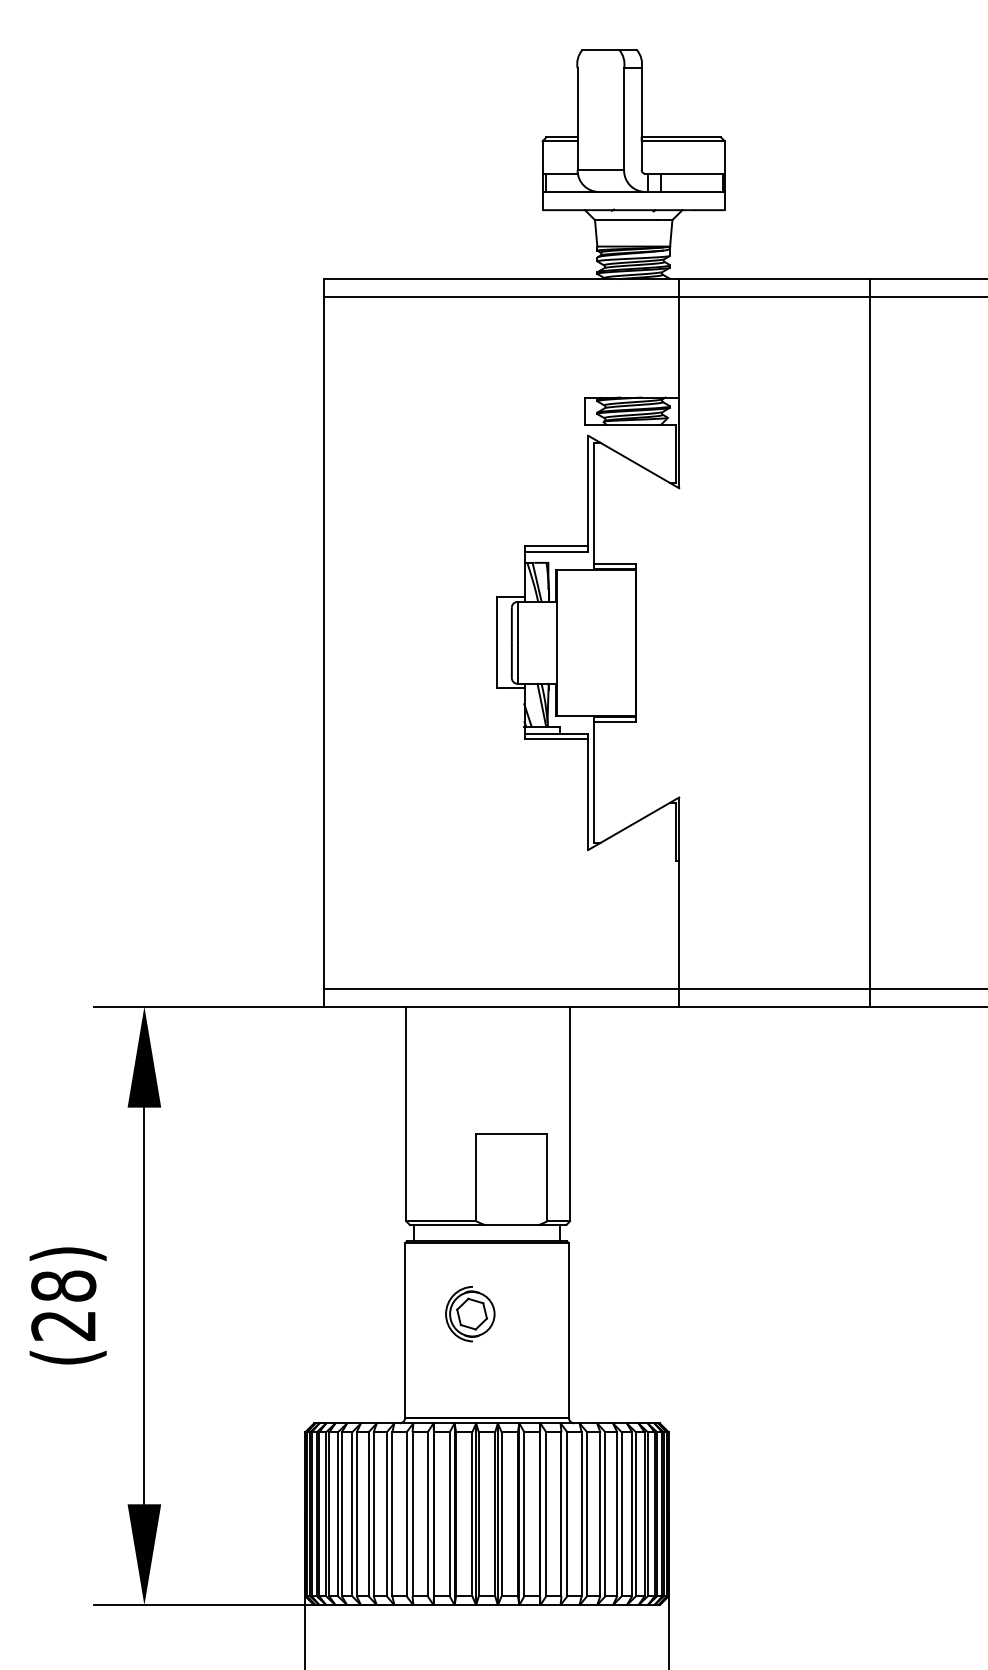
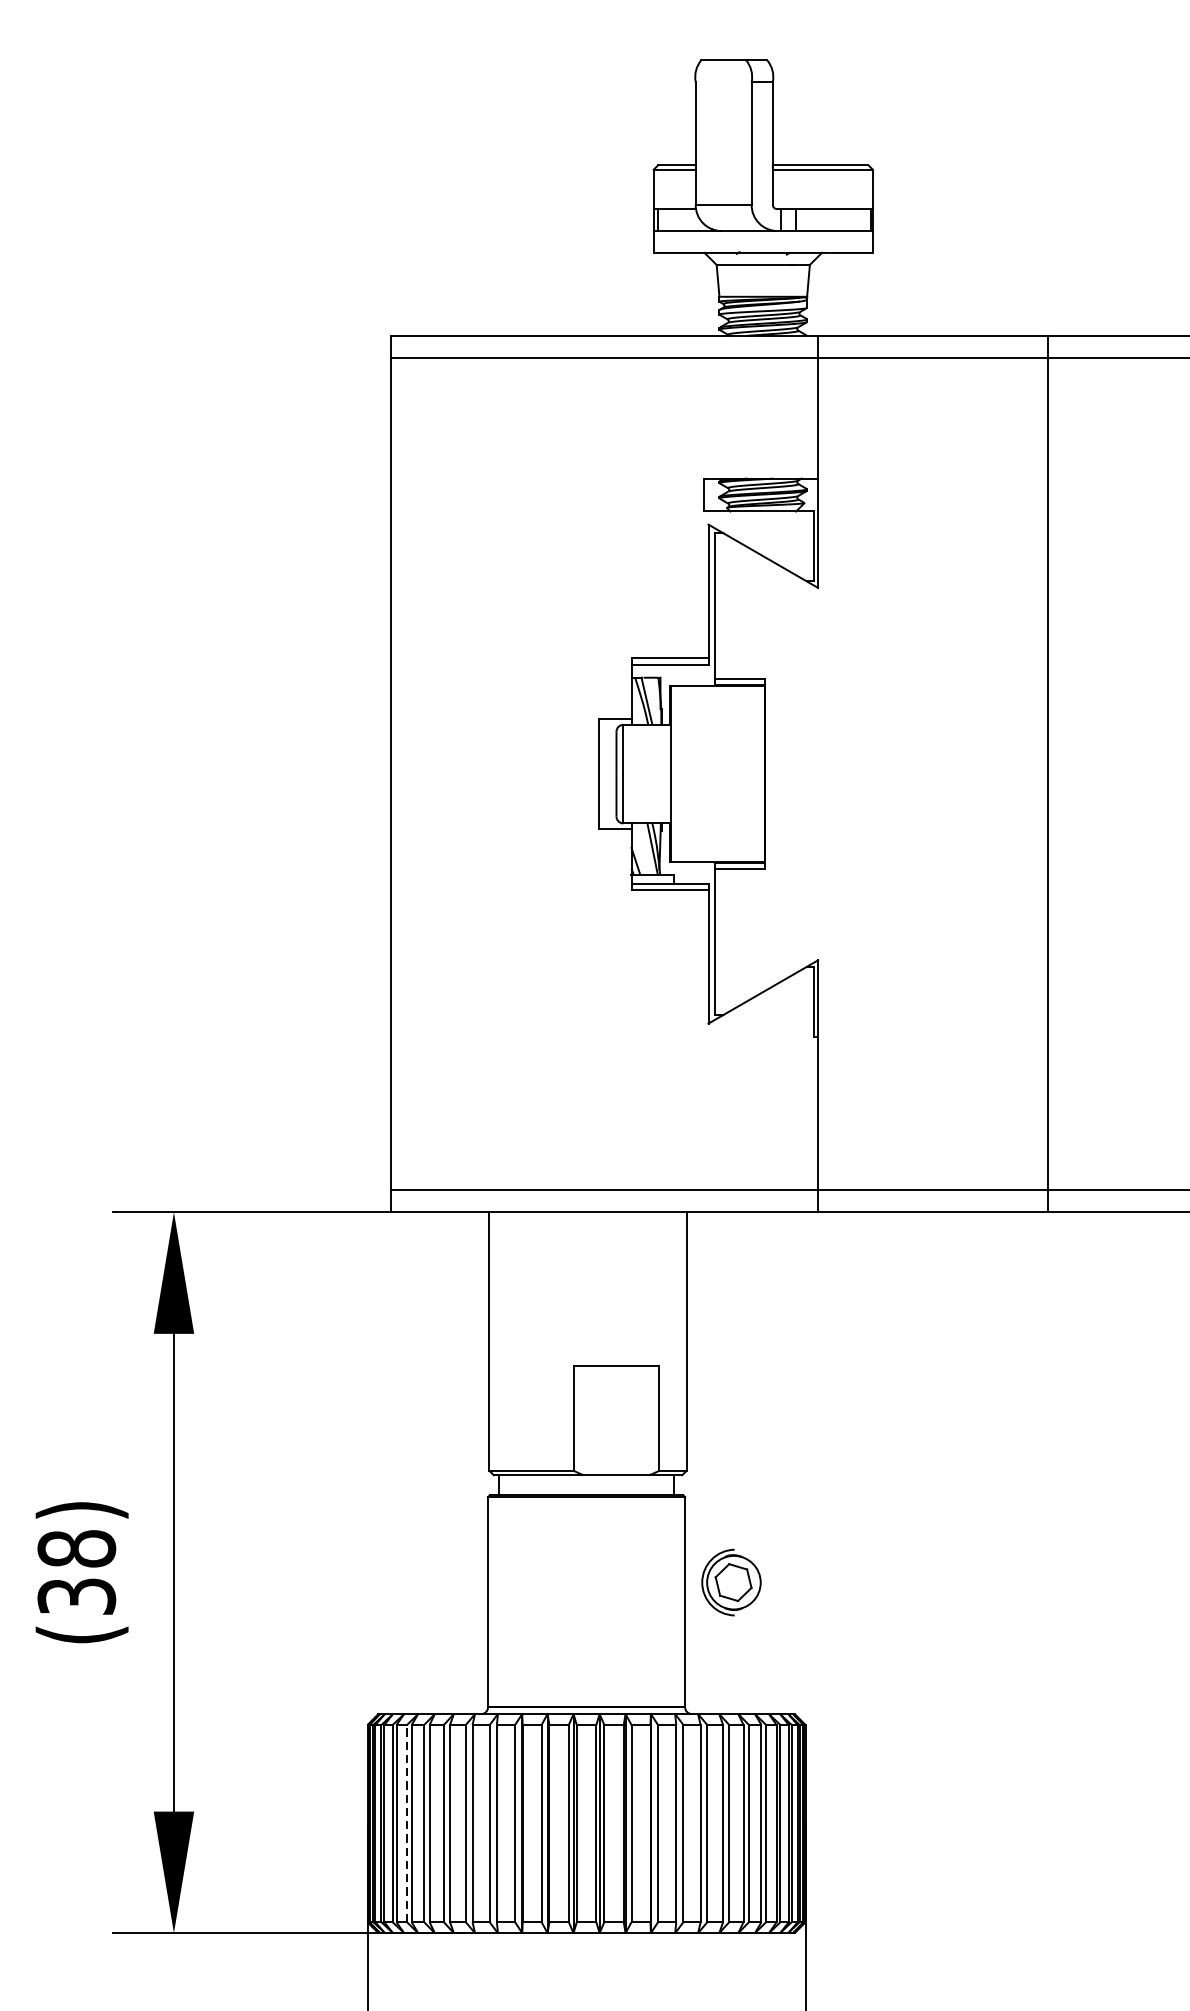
part: (470, 1314) -> (731, 1583), moved
text: (63, 1325) -> (76, 1596), (28) -> (38)
line: (337, 1514) -> (406, 1823), solid -> dashed

